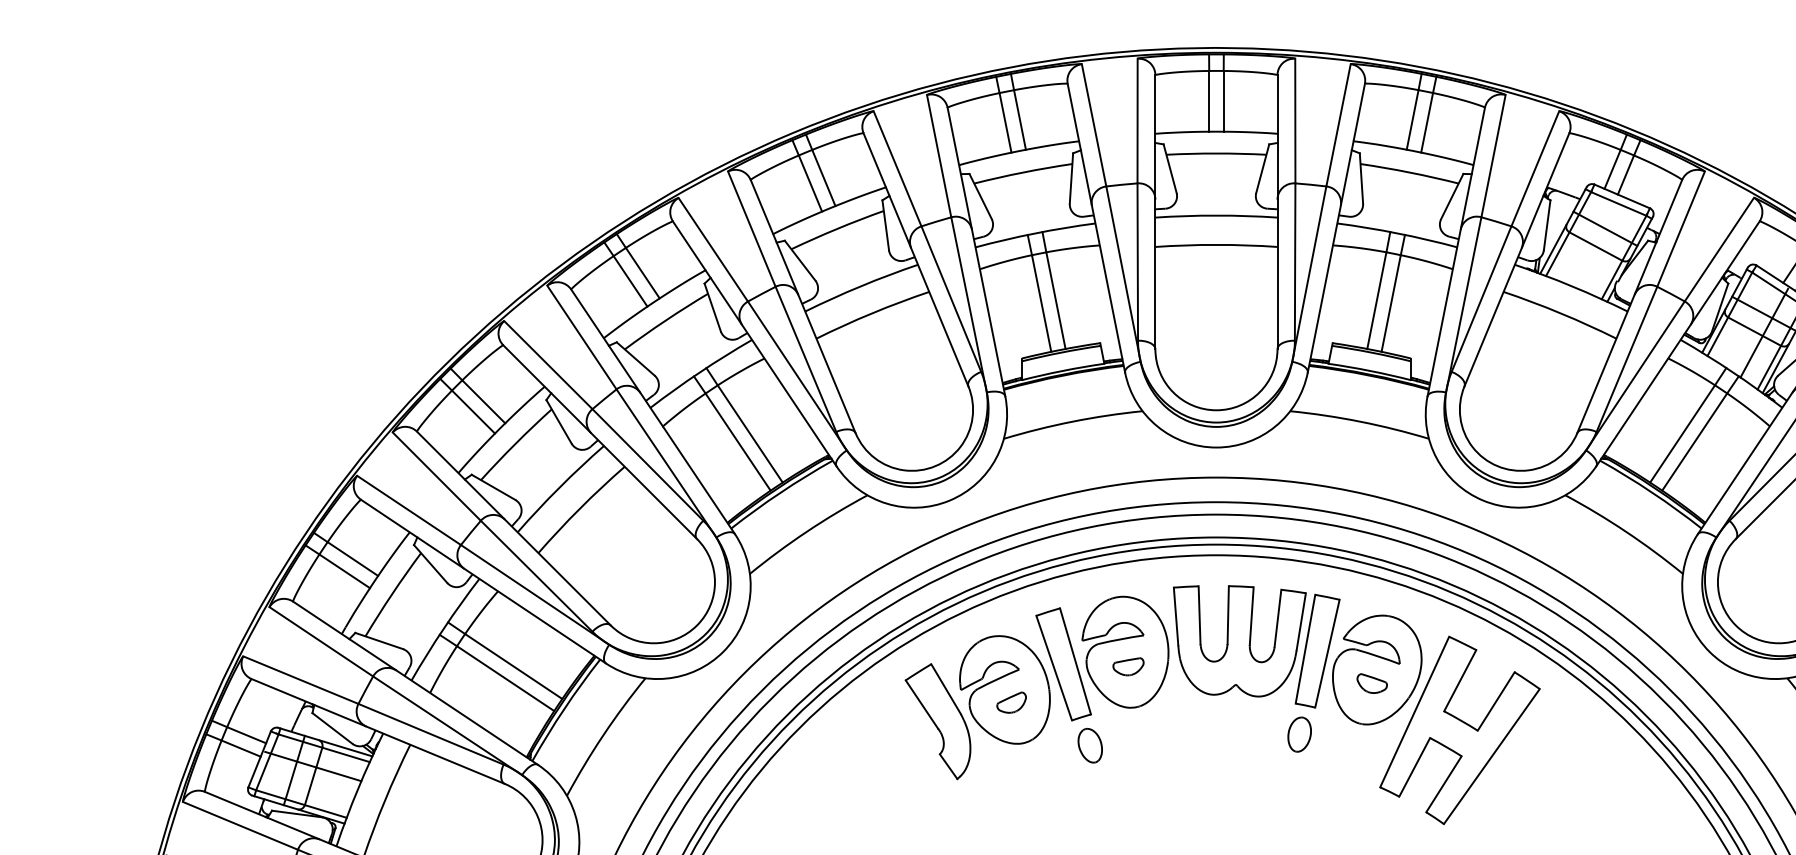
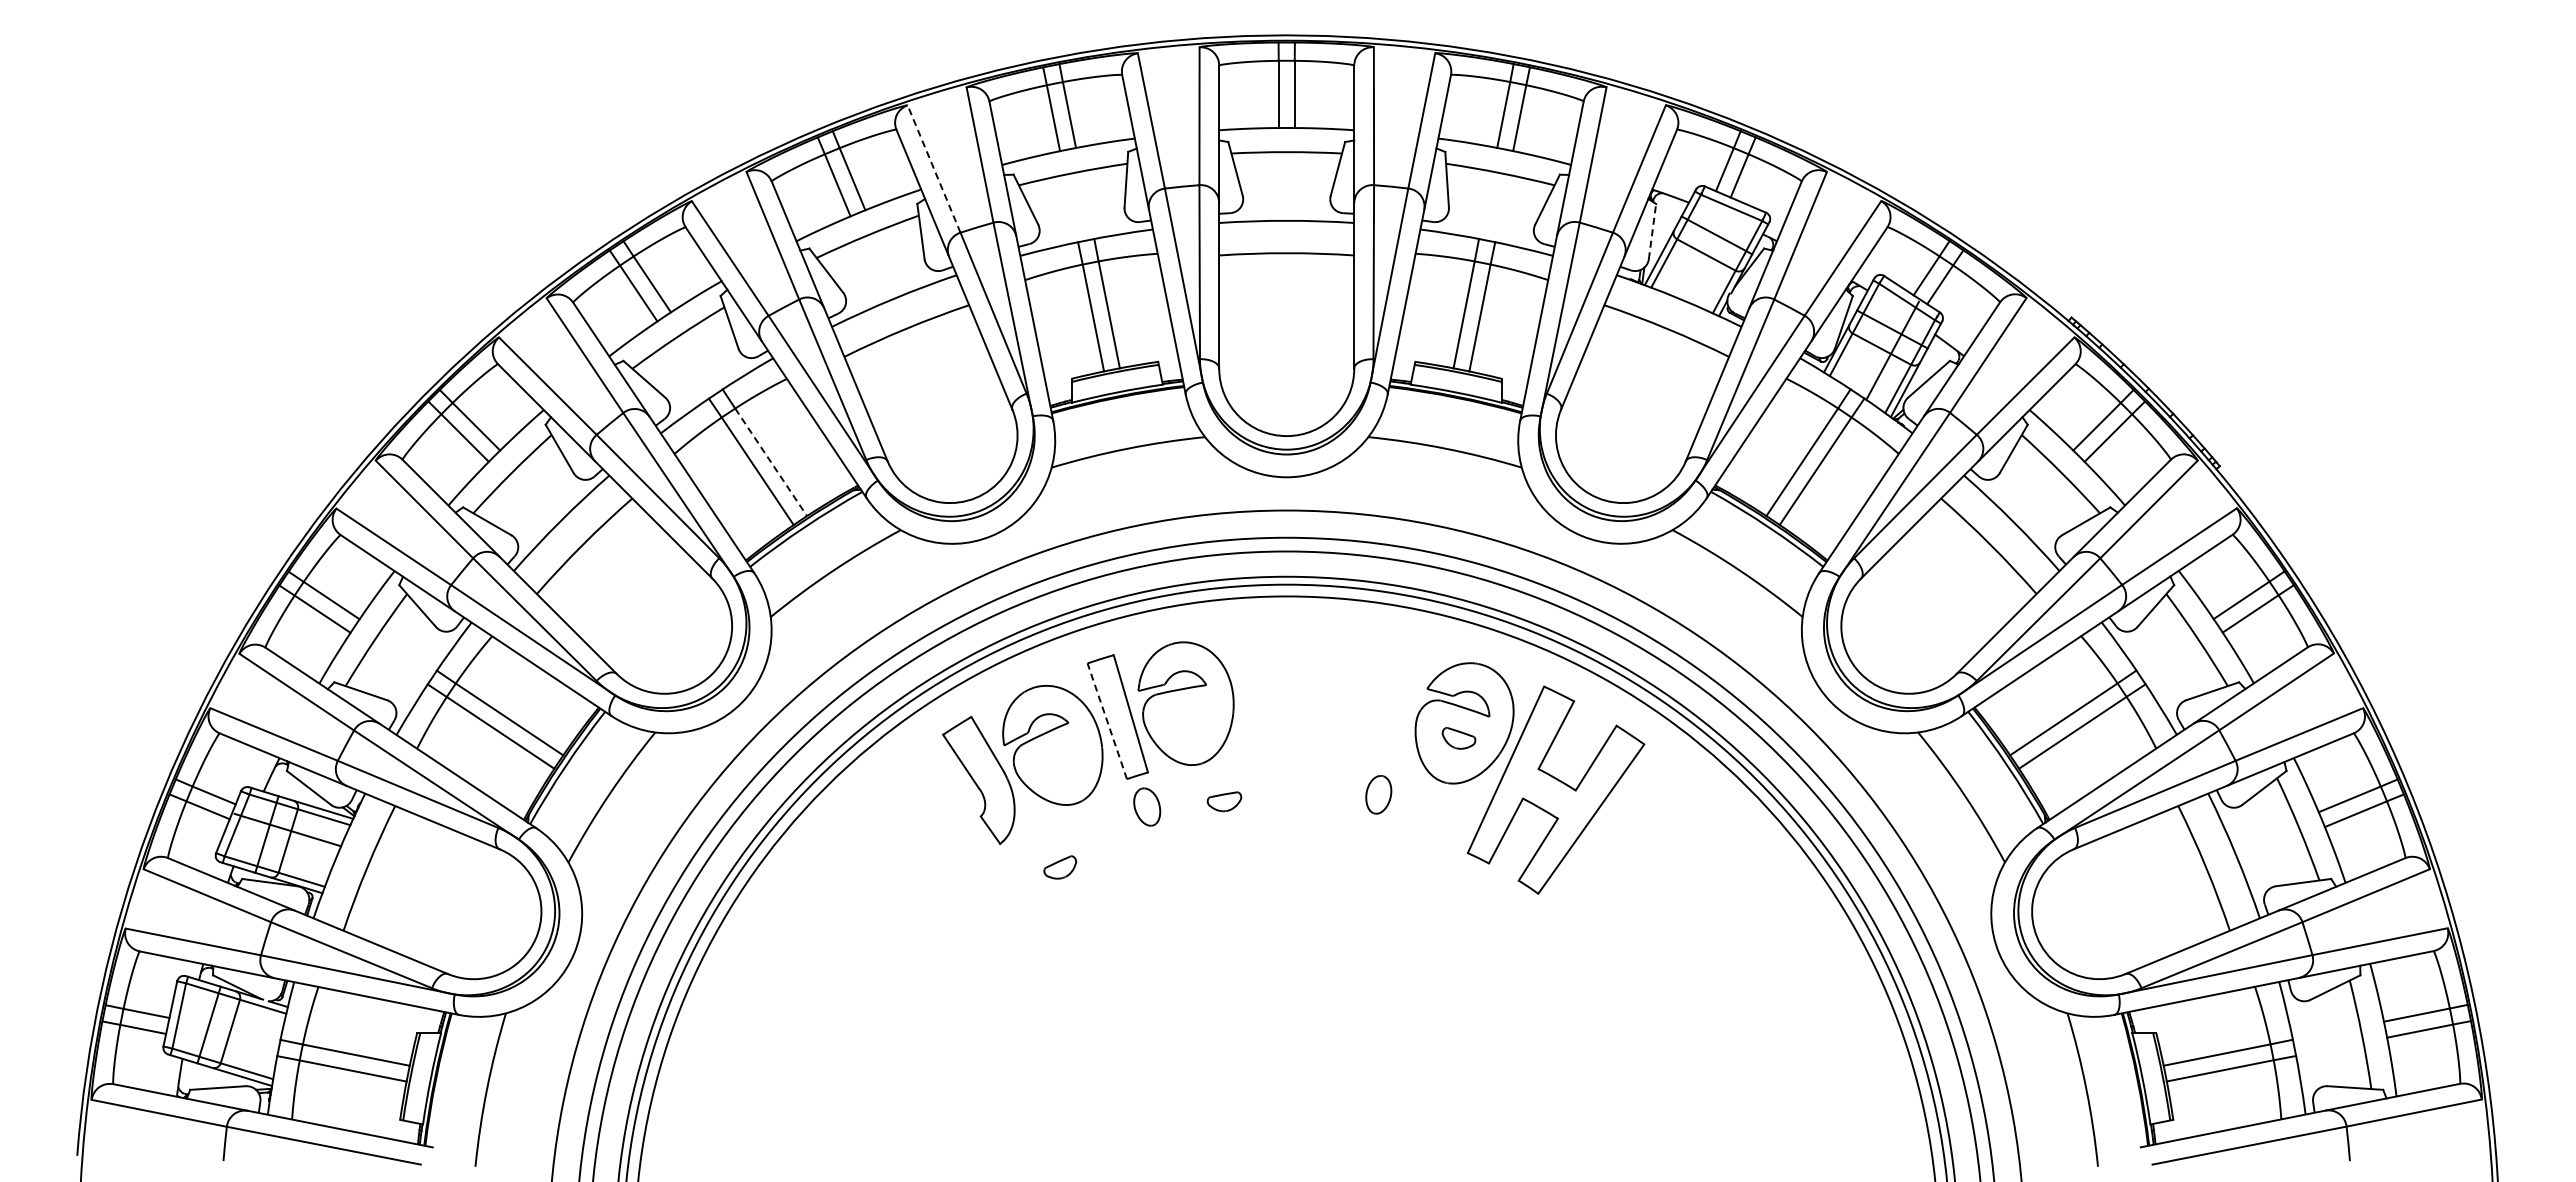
line: (897, 169) -> (934, 169), solid -> dashed
line: (1547, 225) -> (1652, 231), solid -> dashed
line: (750, 434) -> (771, 462), solid -> dashed
part: (1256, 646) -> (1330, 697), removed
part: (1128, 666) -> (1224, 801), moved
line: (1054, 667) -> (1107, 720), solid -> dashed
part: (1011, 702) -> (1060, 867), moved

